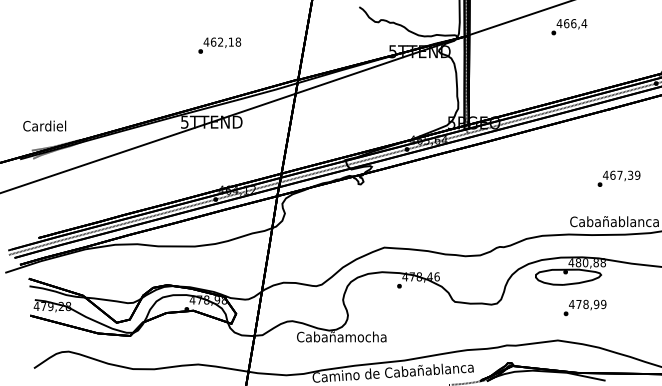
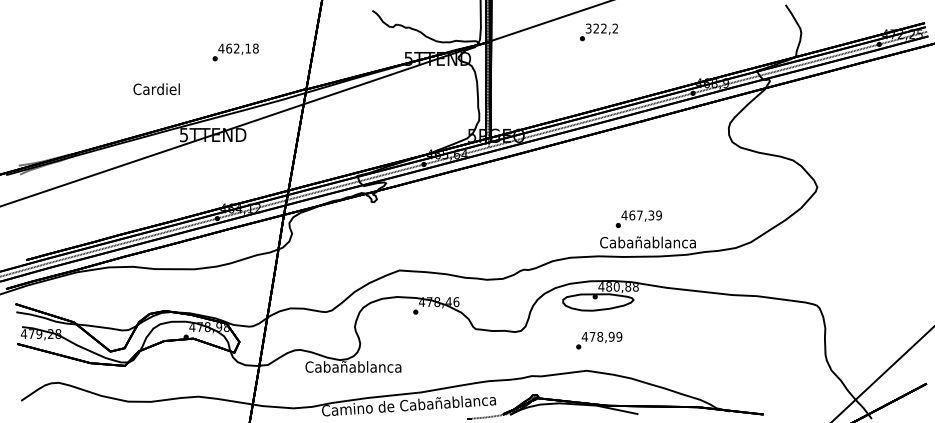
text: (571, 23) -> (601, 28), 466,4 -> 322,2
text: (219, 45) -> (235, 52), moved
text: (44, 126) -> (156, 89), moved
text: (618, 179) -> (638, 219), moved
text: (585, 307) -> (599, 340), moved
text: (341, 336) -> (353, 366), Cabañamocha -> Cabañablanca

